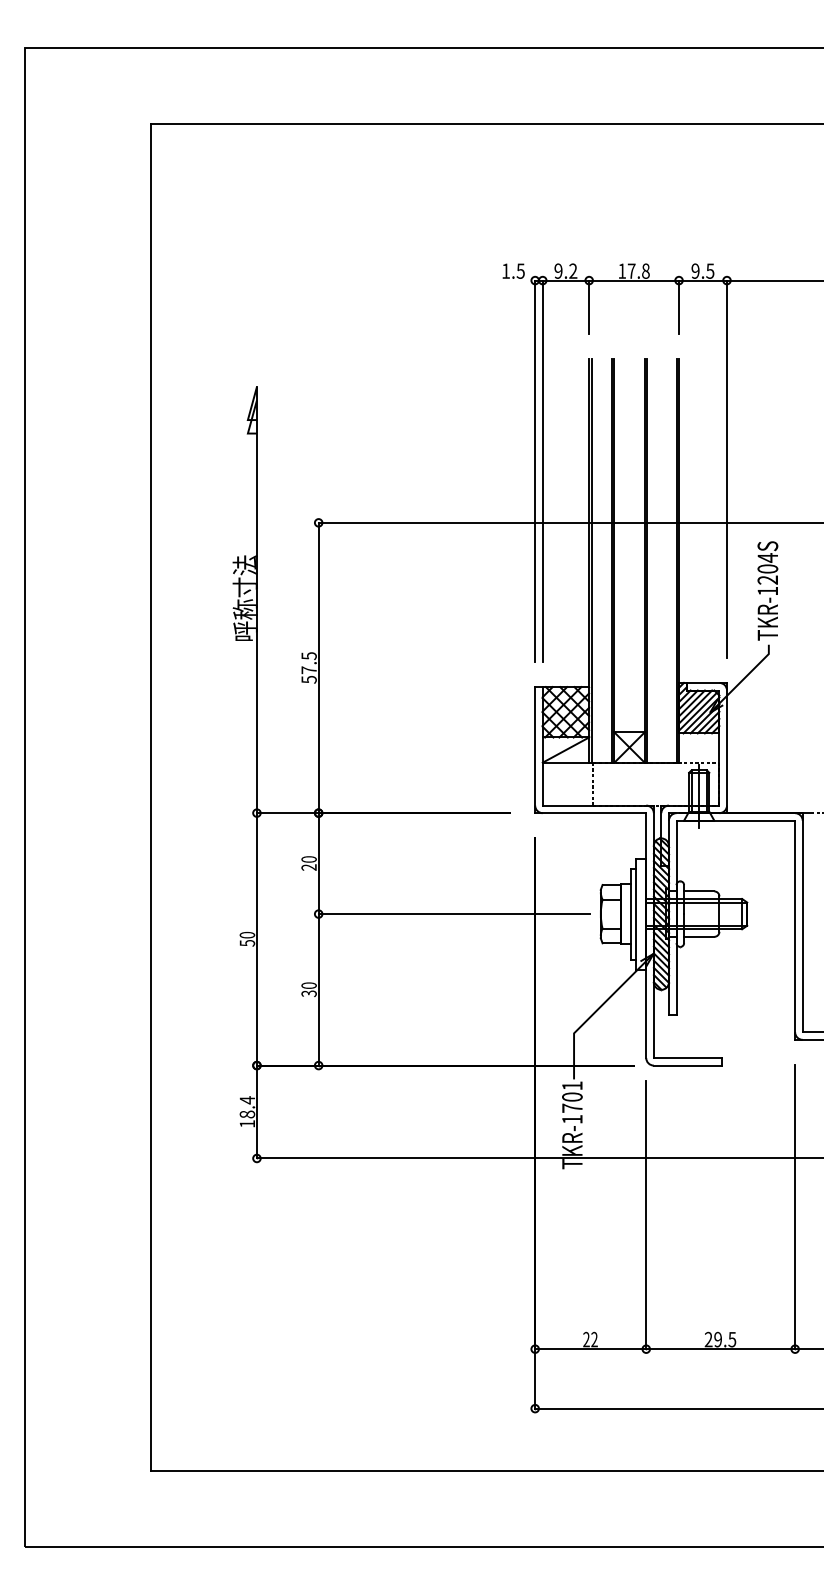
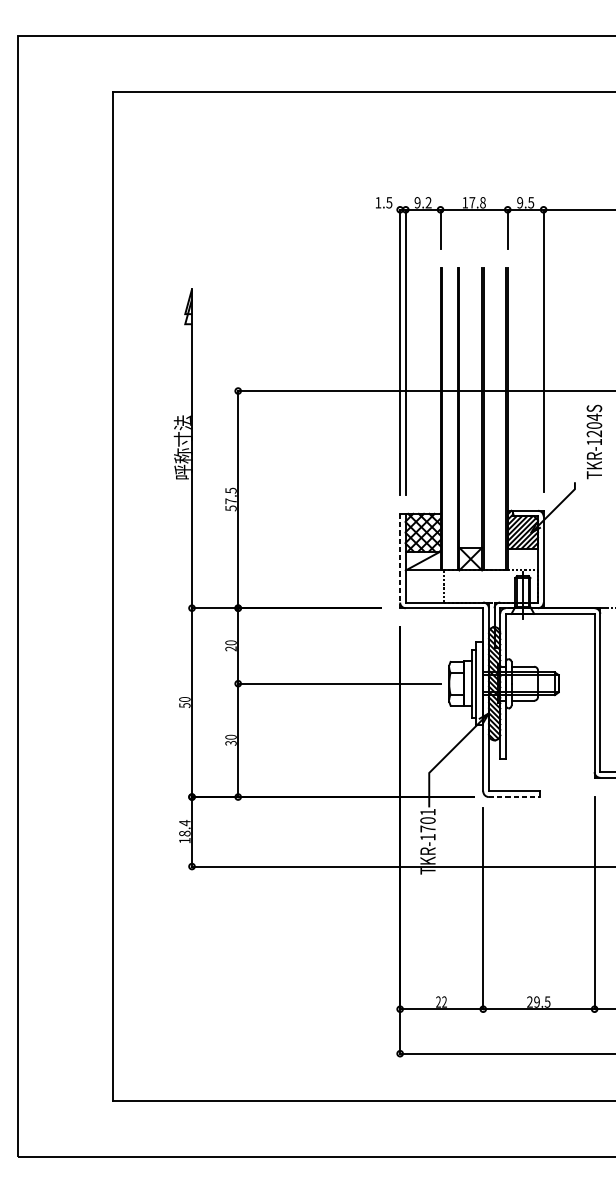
text: (767, 590) -> (594, 441), moved
line: (535, 750) -> (400, 561), solid -> dashed
line: (688, 1065) -> (514, 796), solid -> dashed

